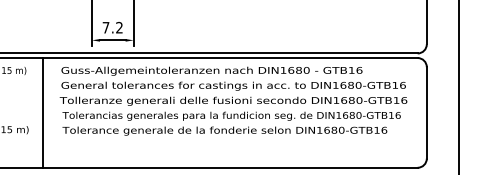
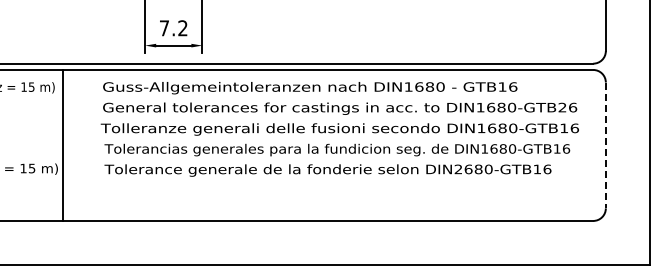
text: (395, 85) -> (562, 107), DIN1680-GTB16 -> DIN1680-GTB26
line: (42, 112) -> (63, 144), moved
line: (426, 112) -> (605, 145), solid -> dashed
text: (319, 129) -> (458, 168), DIN1680-GTB16 -> DIN2680-GTB16

